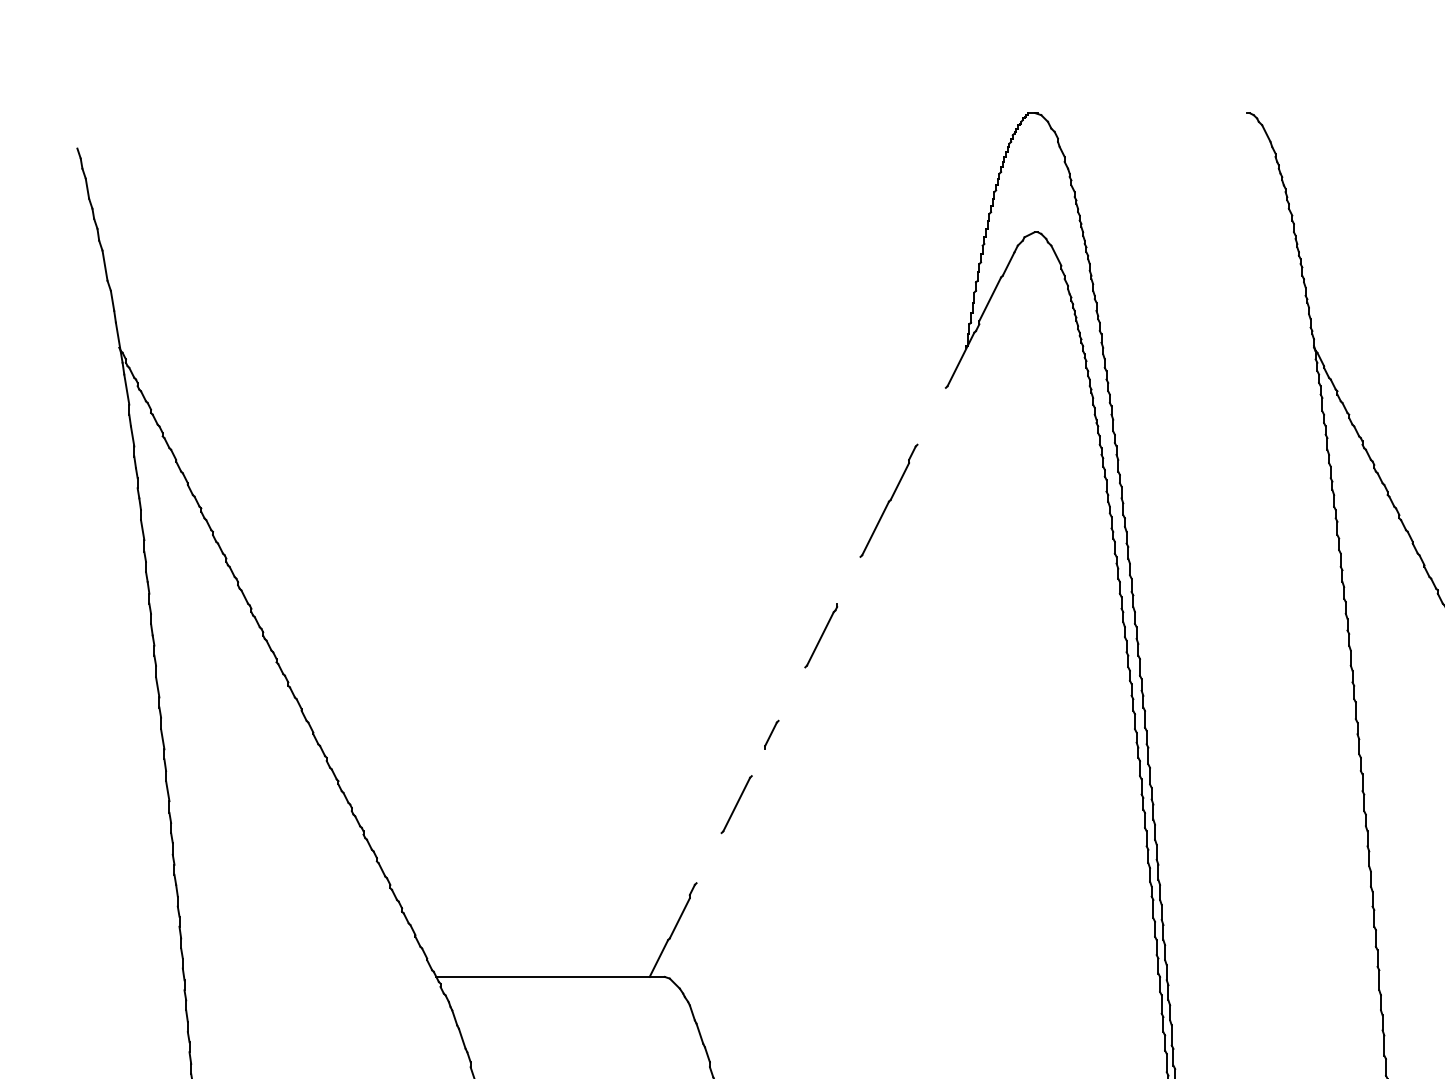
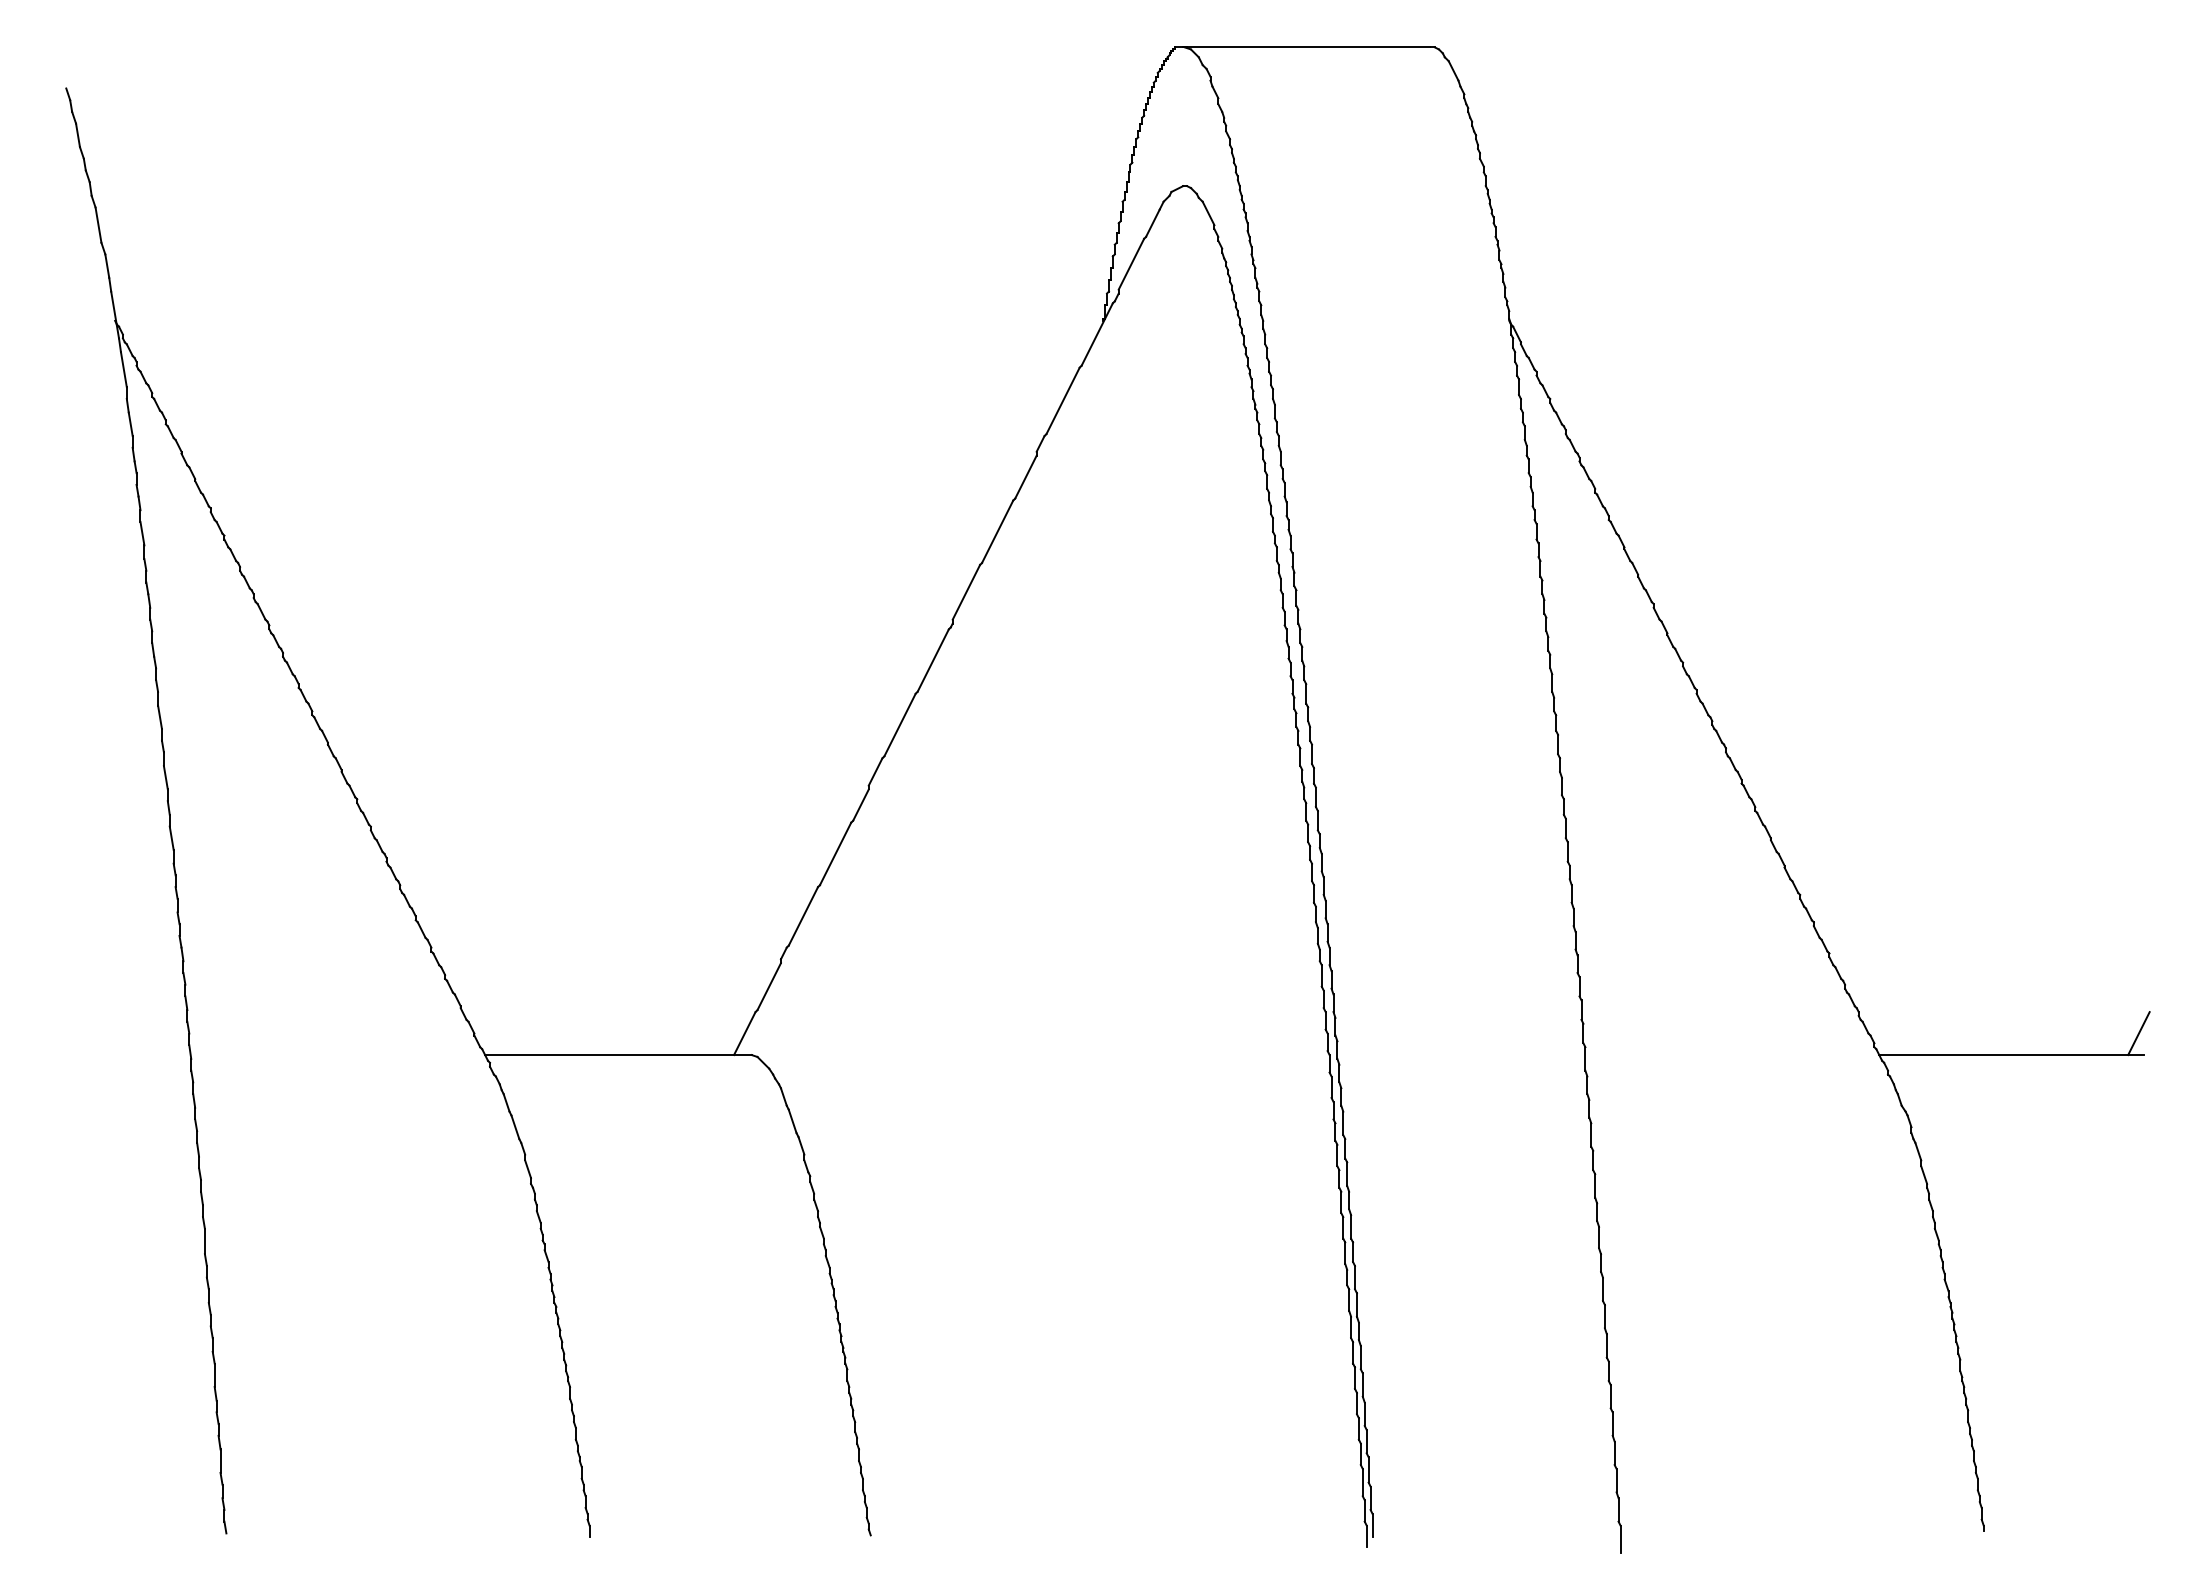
line: (1140, 112) -> (1306, 46), added
line: (931, 415) -> (1062, 400), added
line: (848, 579) -> (966, 591), added
line: (791, 693) -> (899, 724), added
line: (758, 762) -> (860, 804), added
line: (709, 858) -> (803, 916), added

